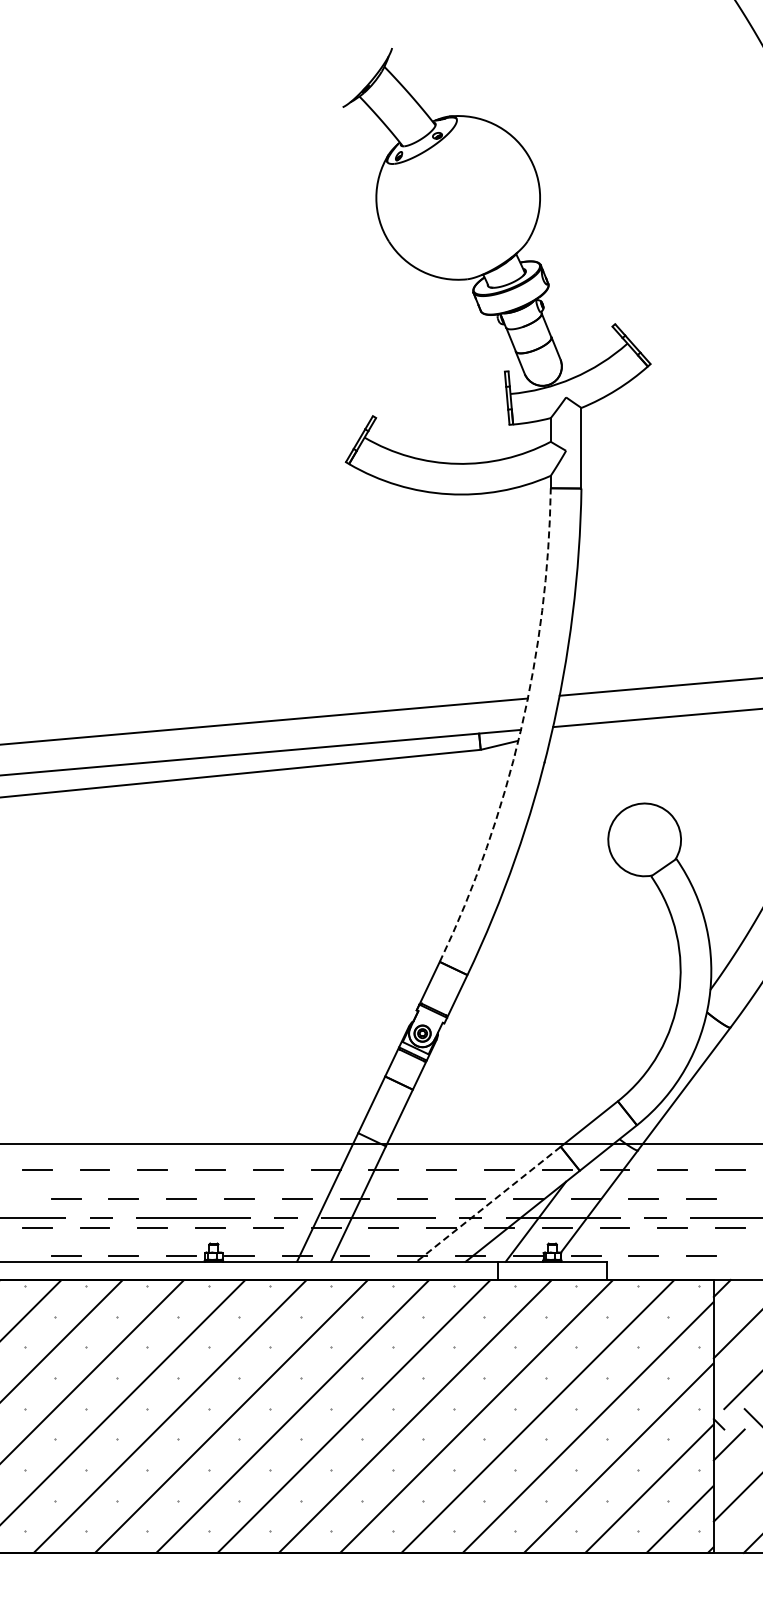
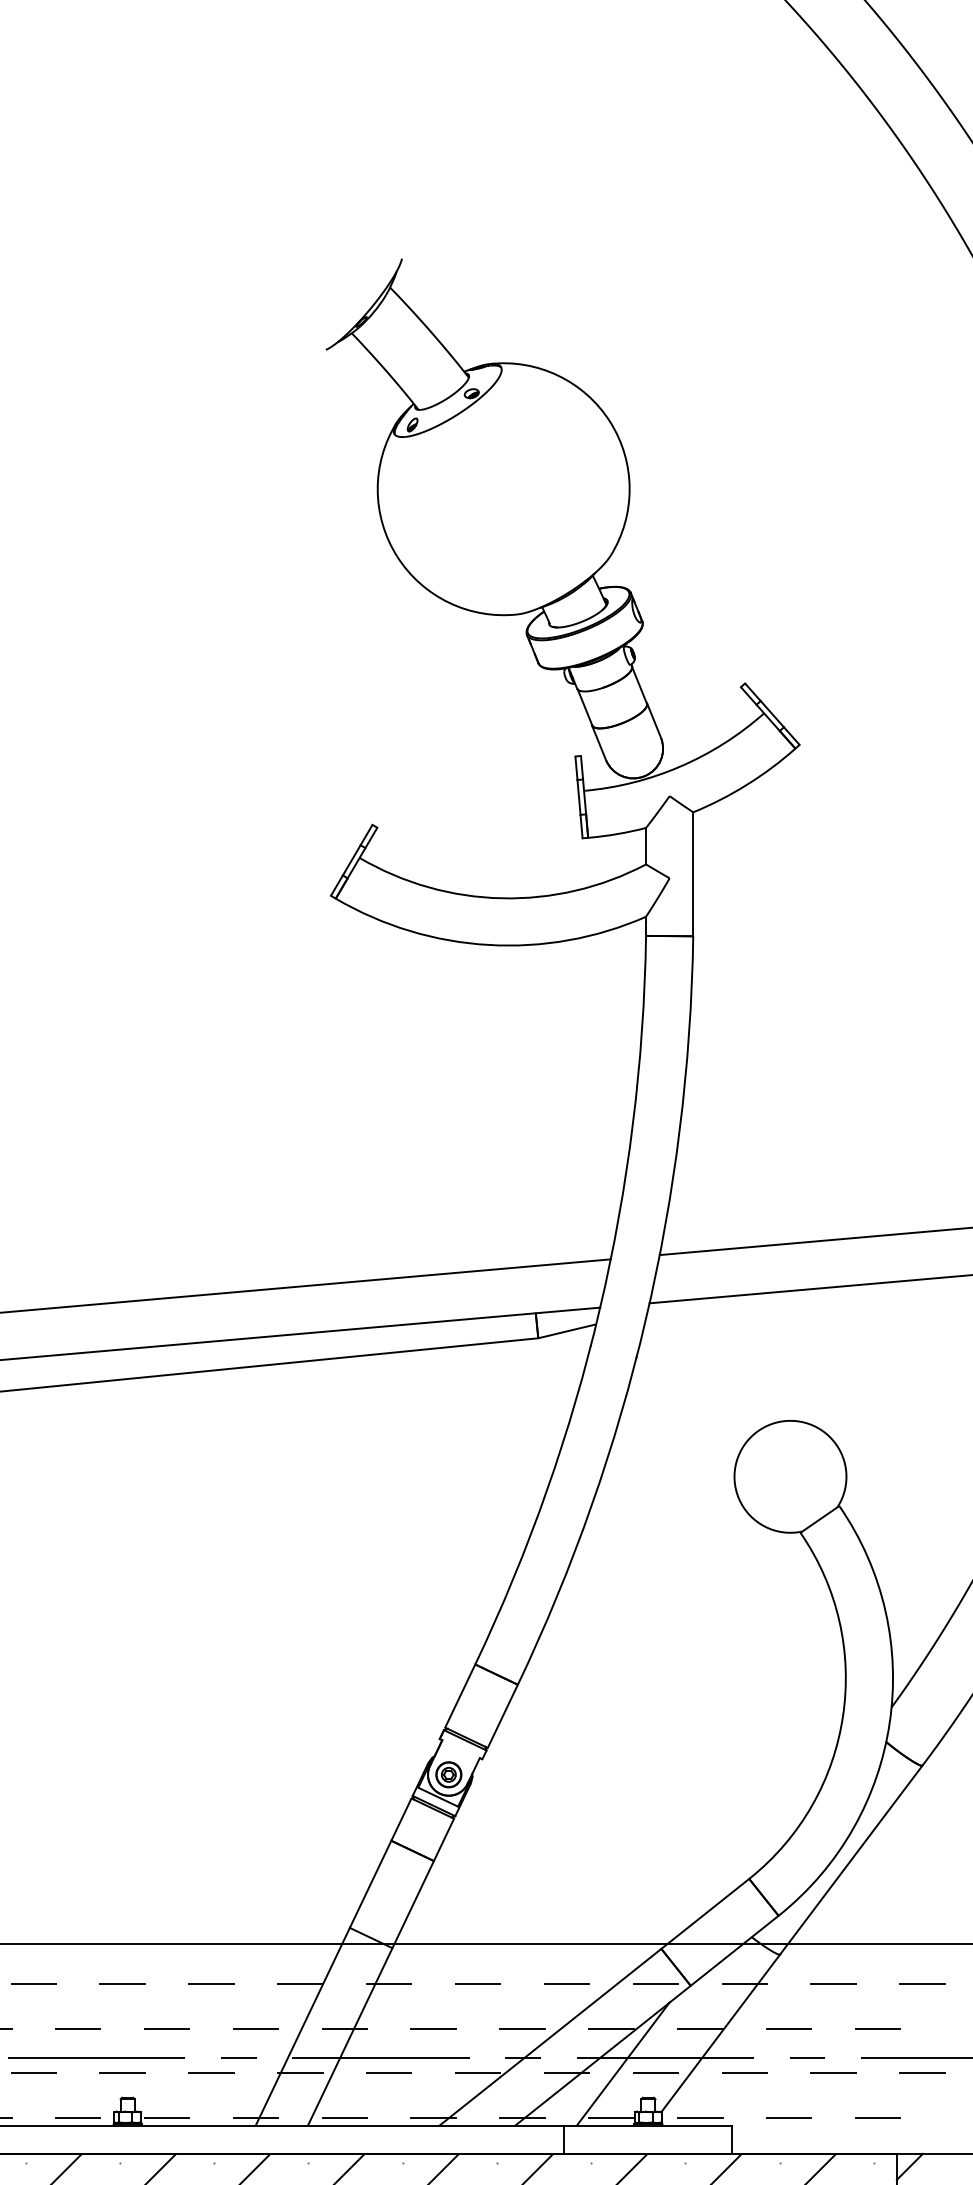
arc: (520, 731) -> (599, 1310), dashed -> solid
line: (488, 1204) -> (550, 2037), dashed -> solid

